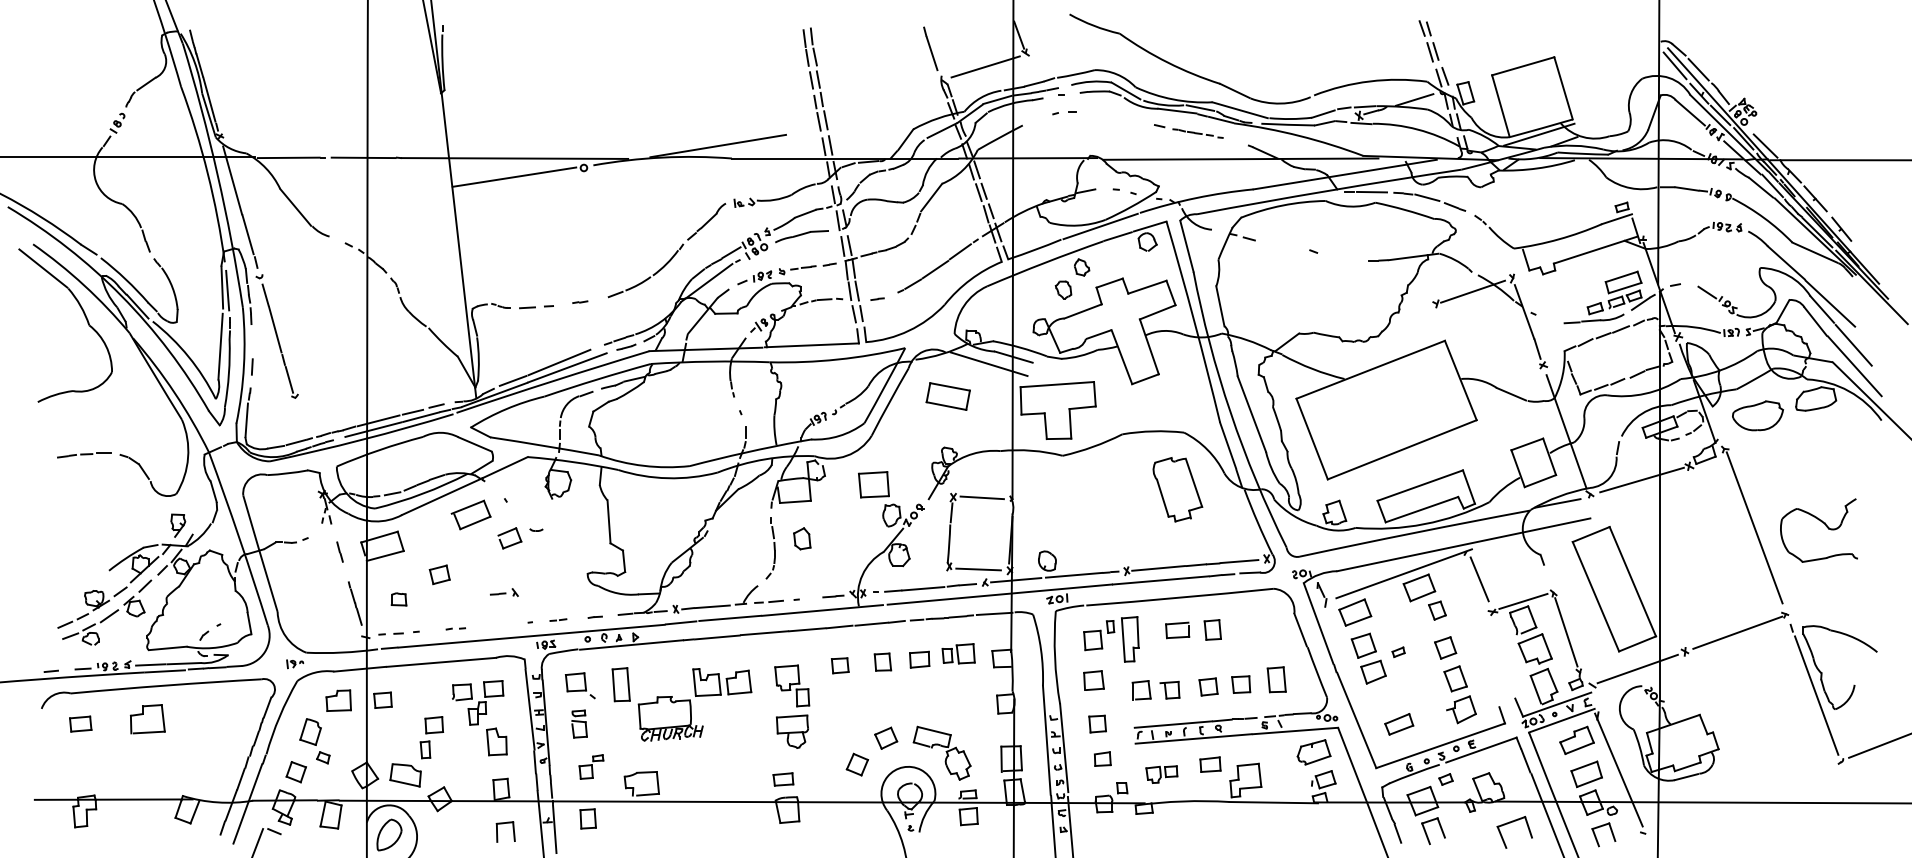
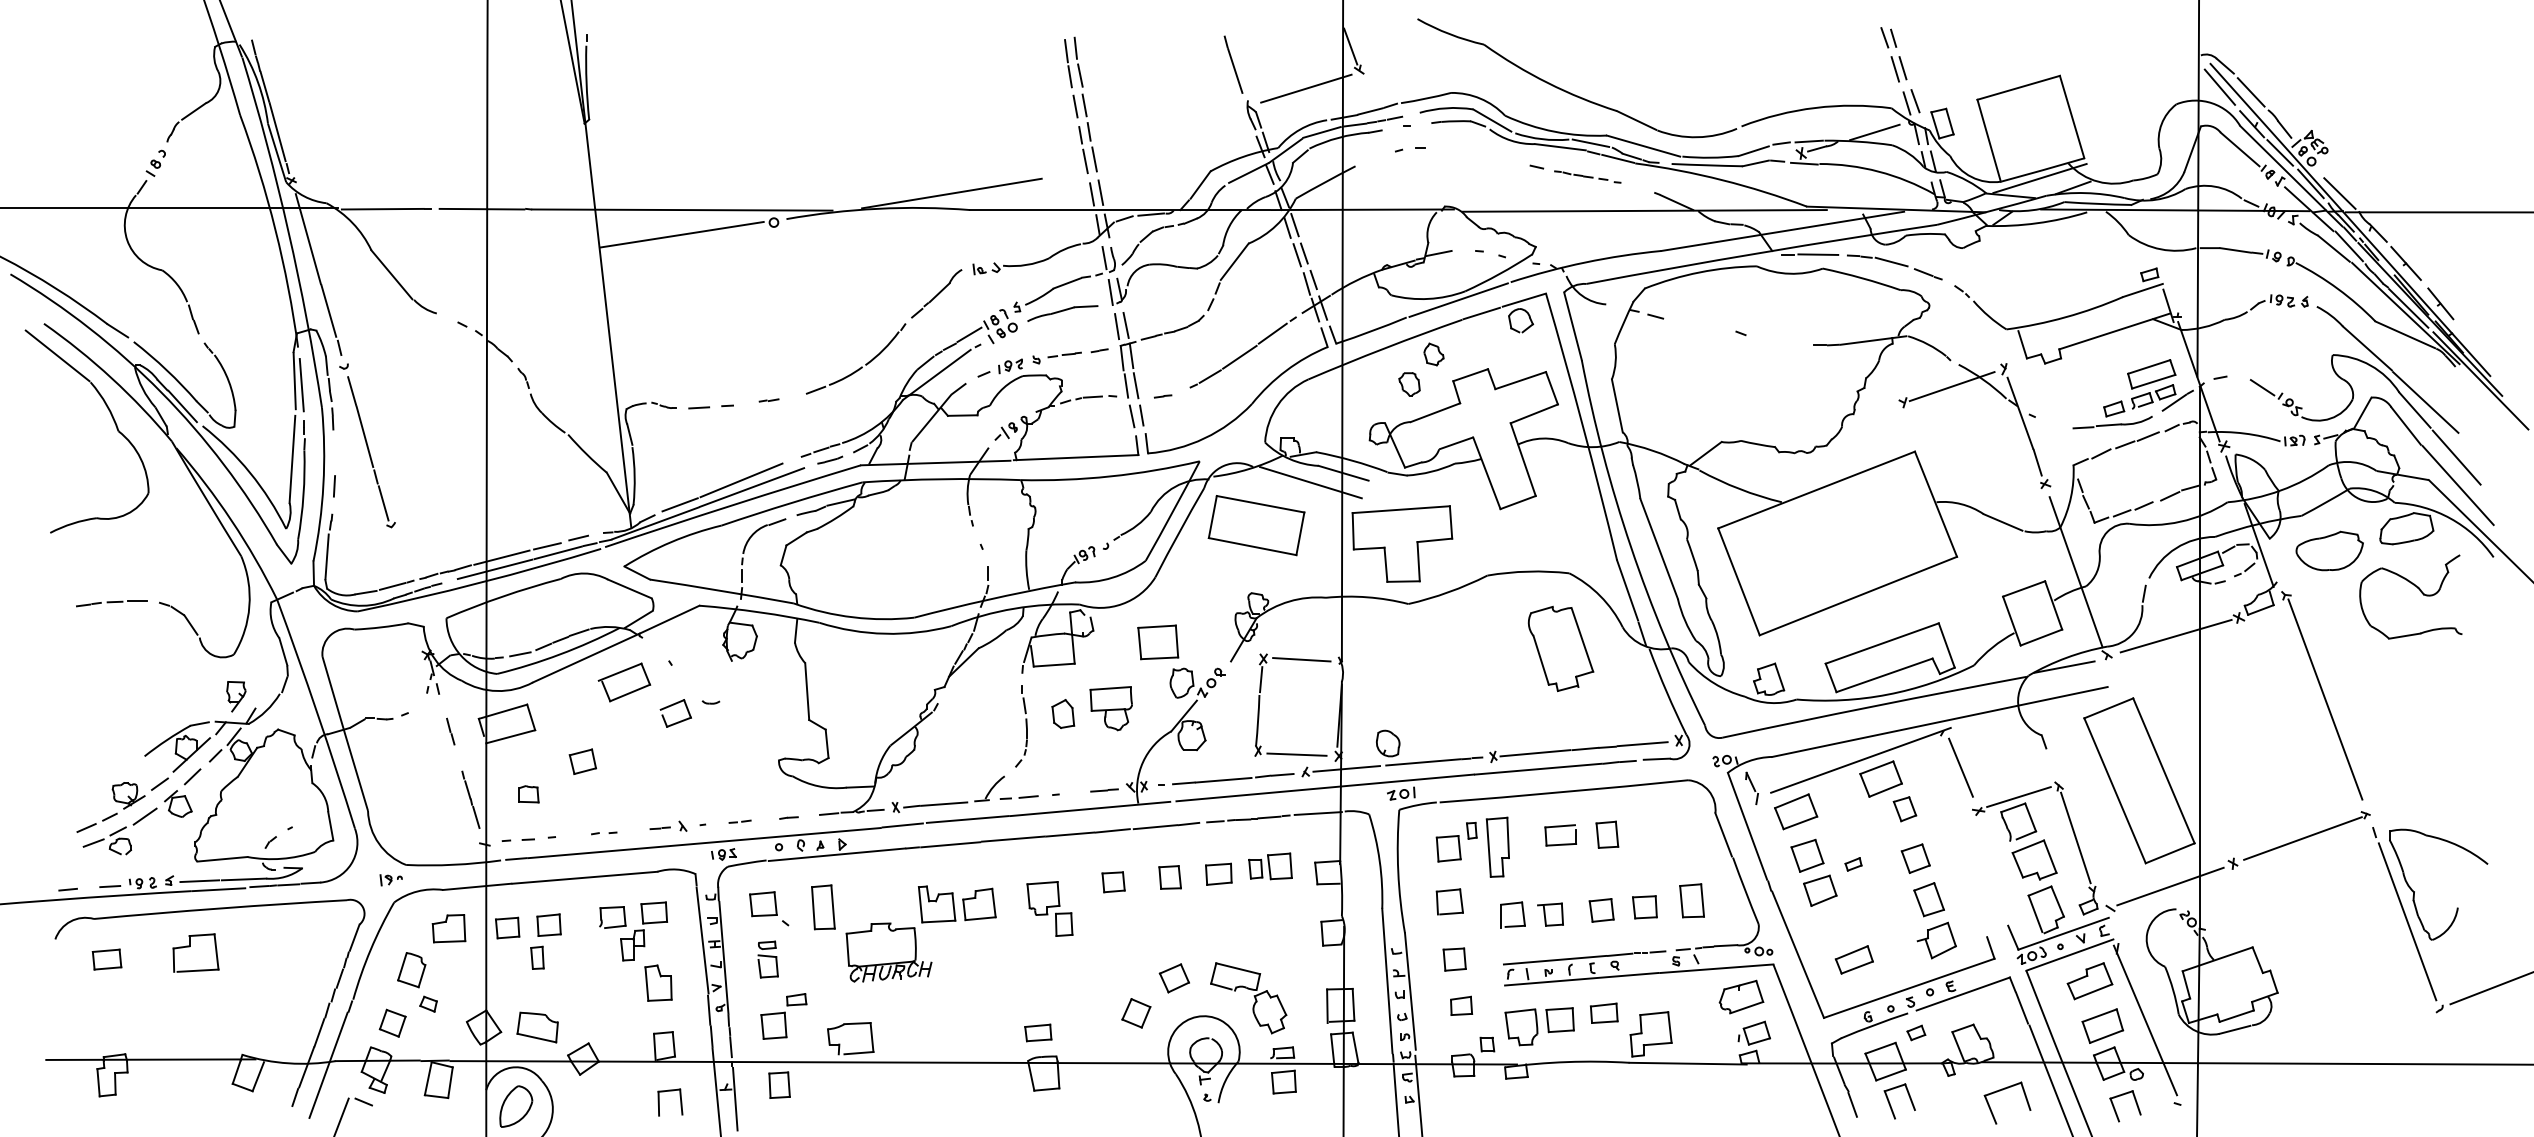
part: (948, 396) -> (1257, 525), size x1.67
part: (1824, 524) -> (2417, 589), moved
part: (504, 592) -> (668, 826), moved
part: (792, 731) -> (1111, 708), moved
part: (431, 737) -> (545, 941), moved
part: (591, 766) -> (783, 1015), size x1.43
part: (1161, 774) -> (1539, 1026), size x1.67

